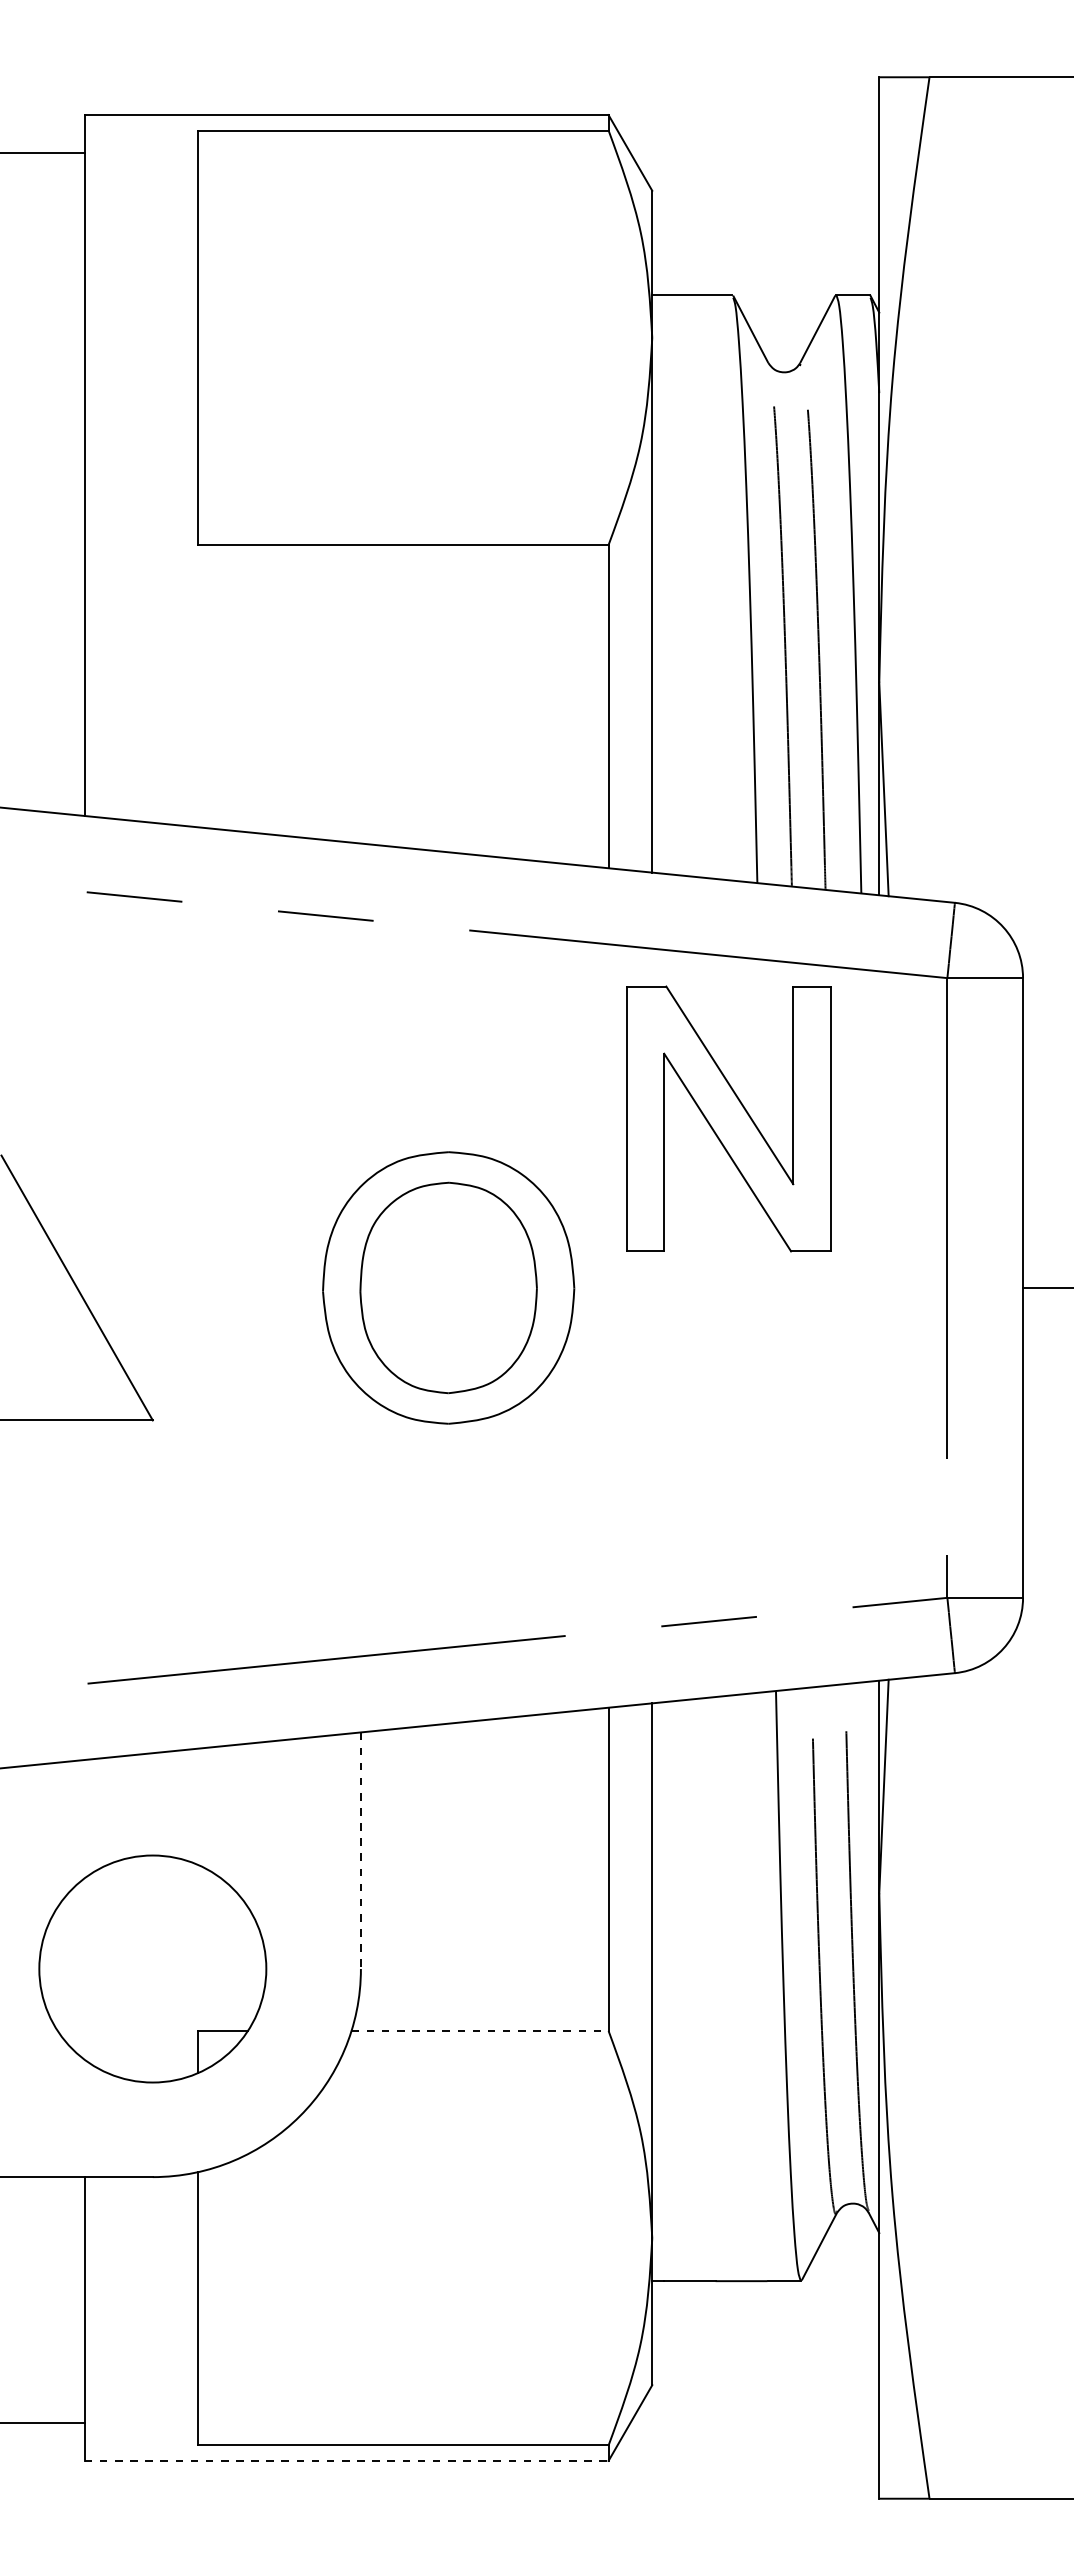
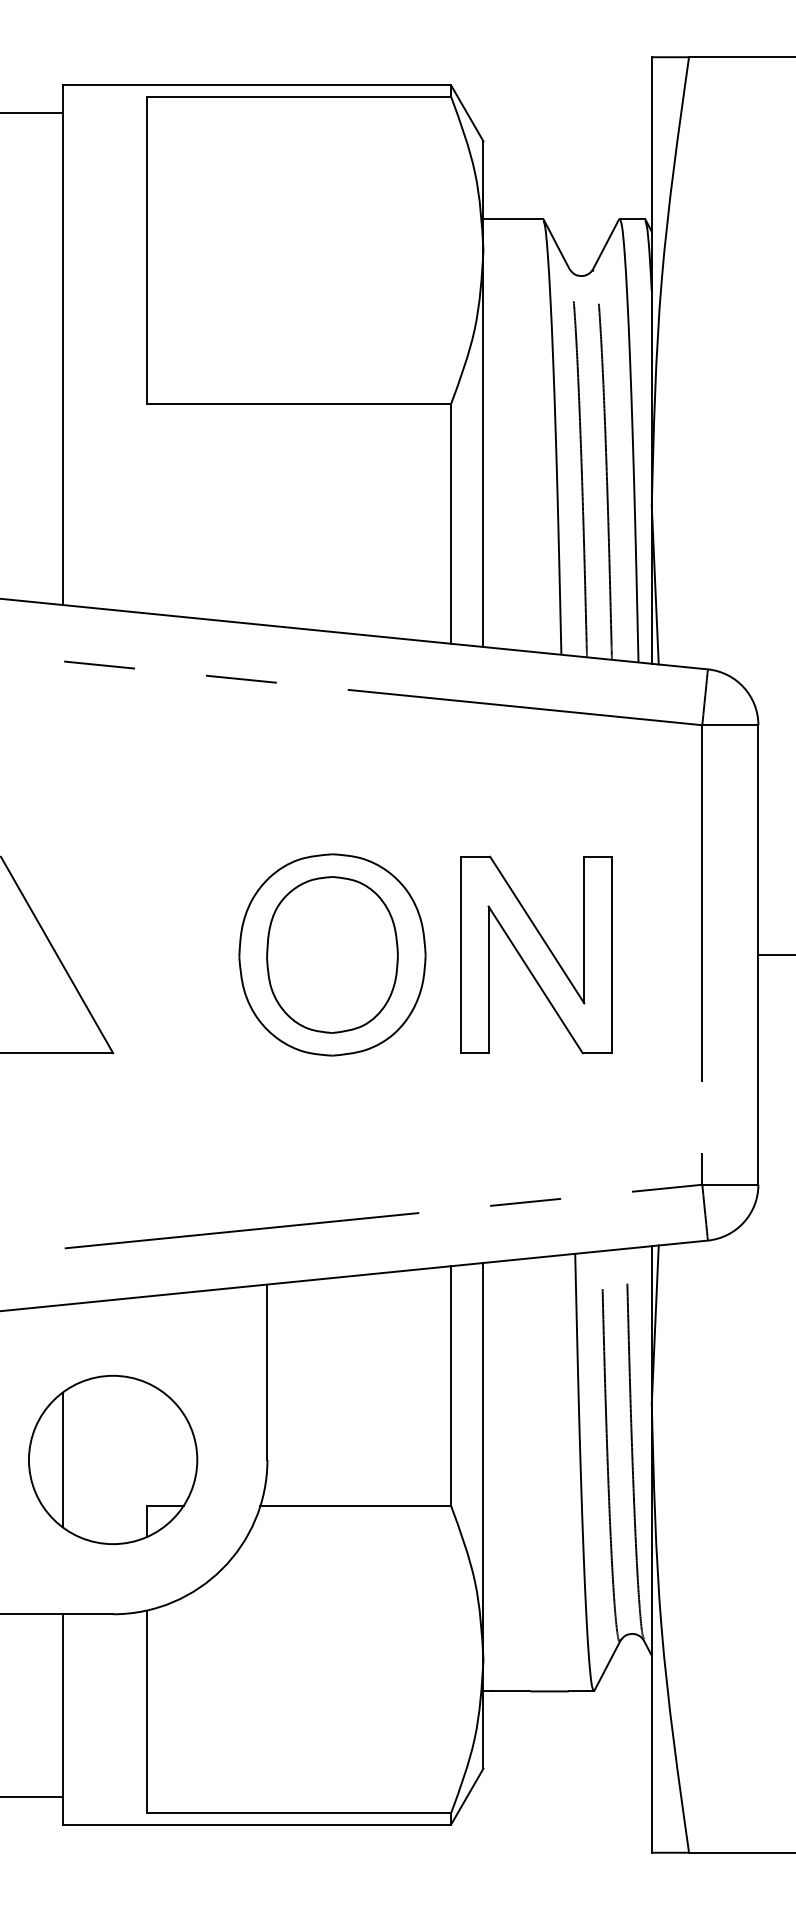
part: (728, 1118) -> (536, 954), moved
line: (360, 1851) -> (267, 1372), dashed -> solid
line: (84, 1968) -> (62, 1459), added
line: (480, 2031) -> (356, 1506), dashed -> solid
line: (346, 2460) -> (256, 1824), dashed -> solid

